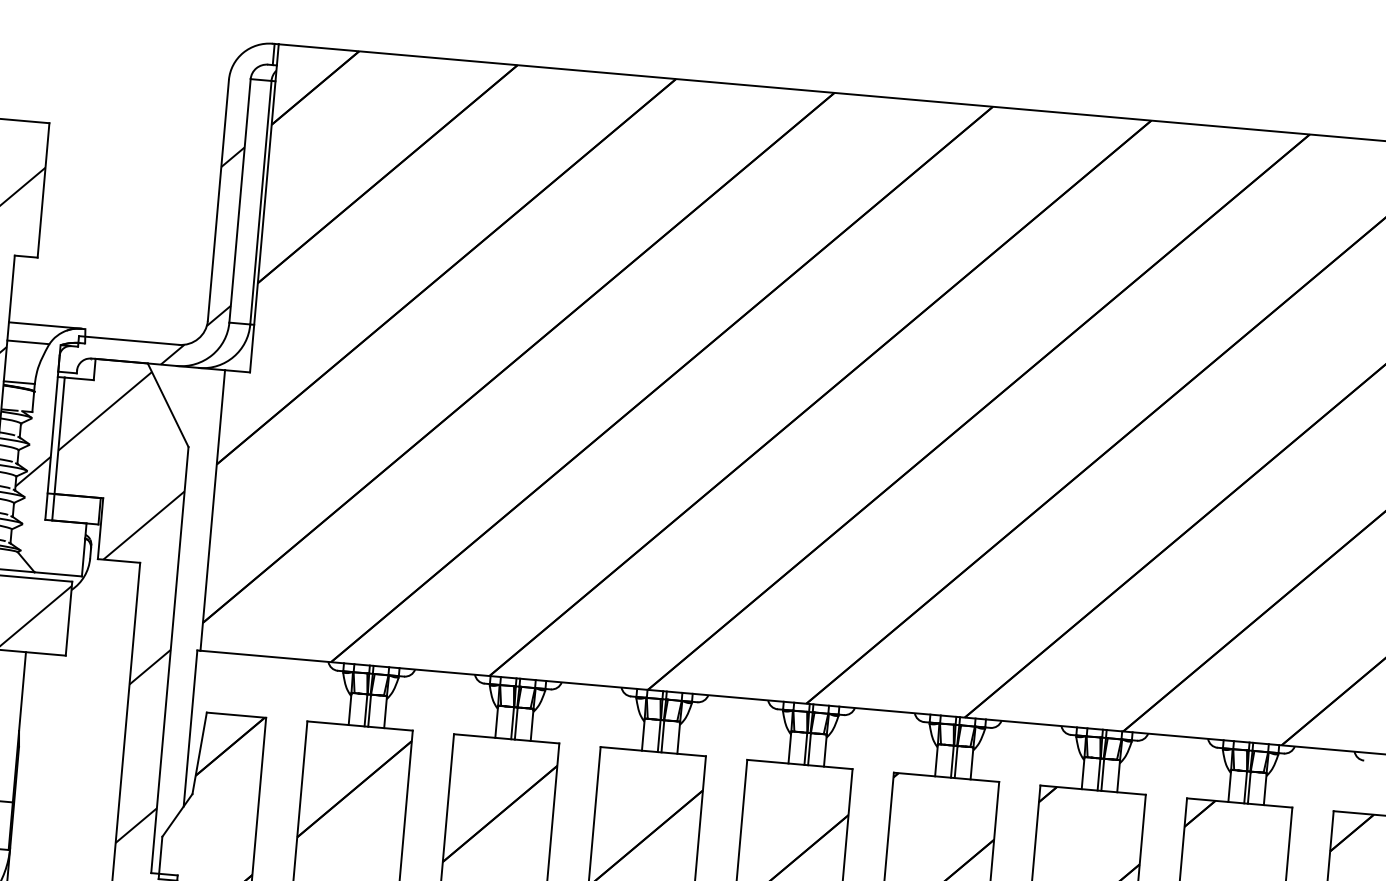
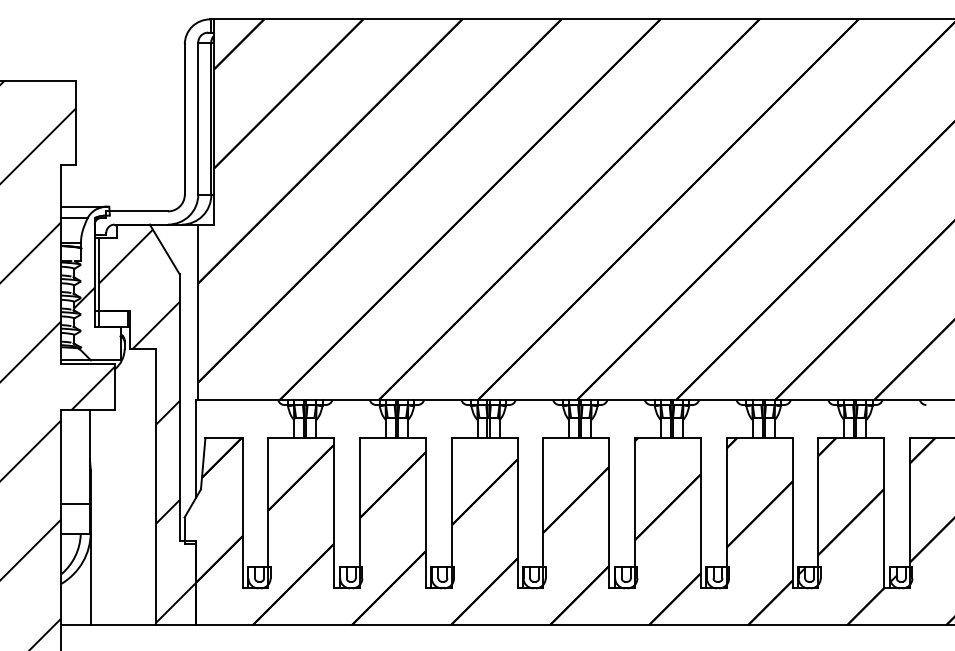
hatch: (203, 255) -> (178, 154), removed

